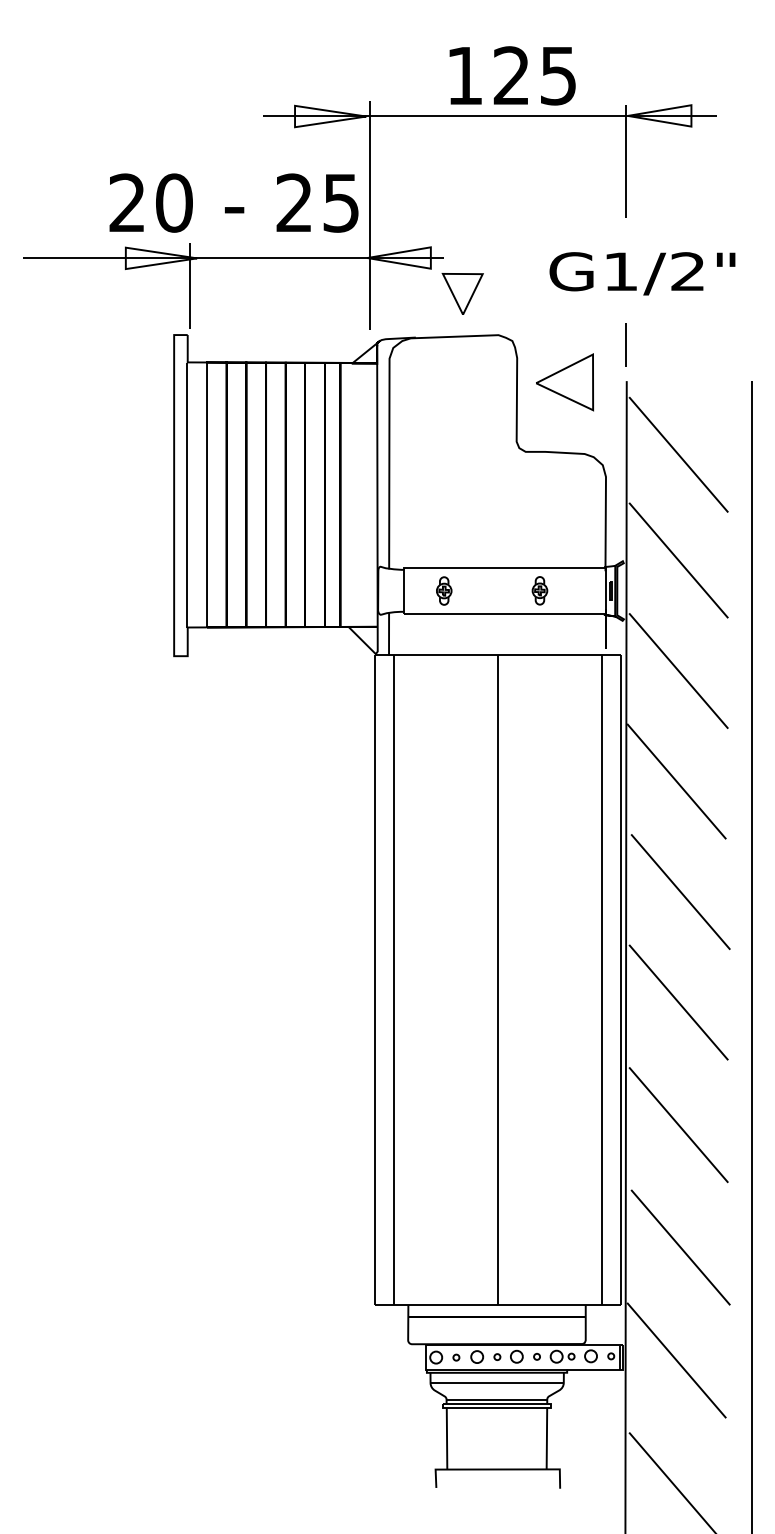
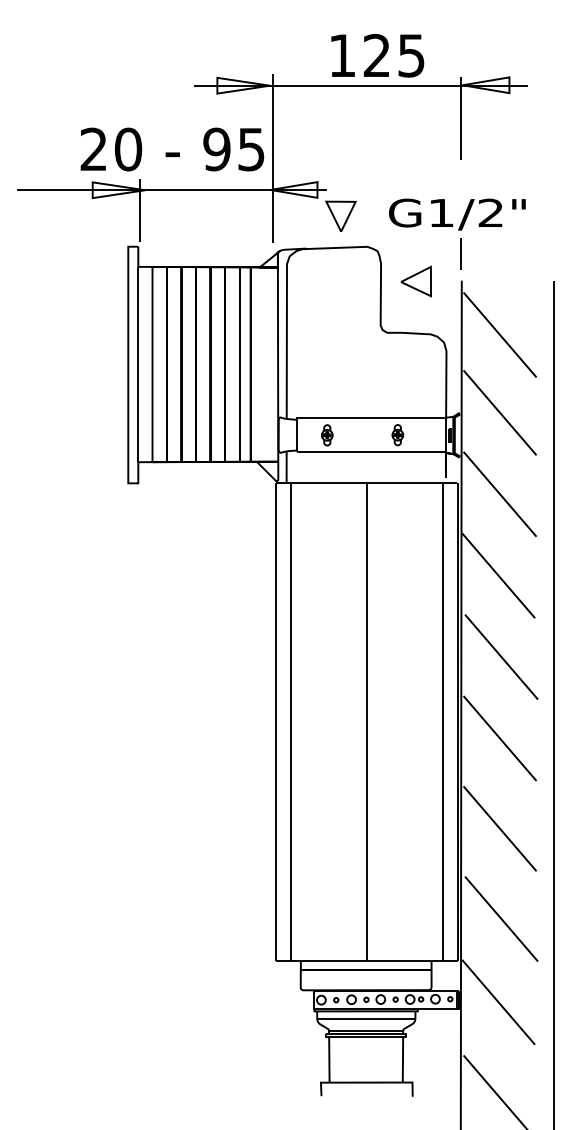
text: (293, 203) -> (216, 149), 25 -> 95
text: (642, 273) -> (457, 214), moved
part: (563, 382) -> (415, 281), size x0.71

